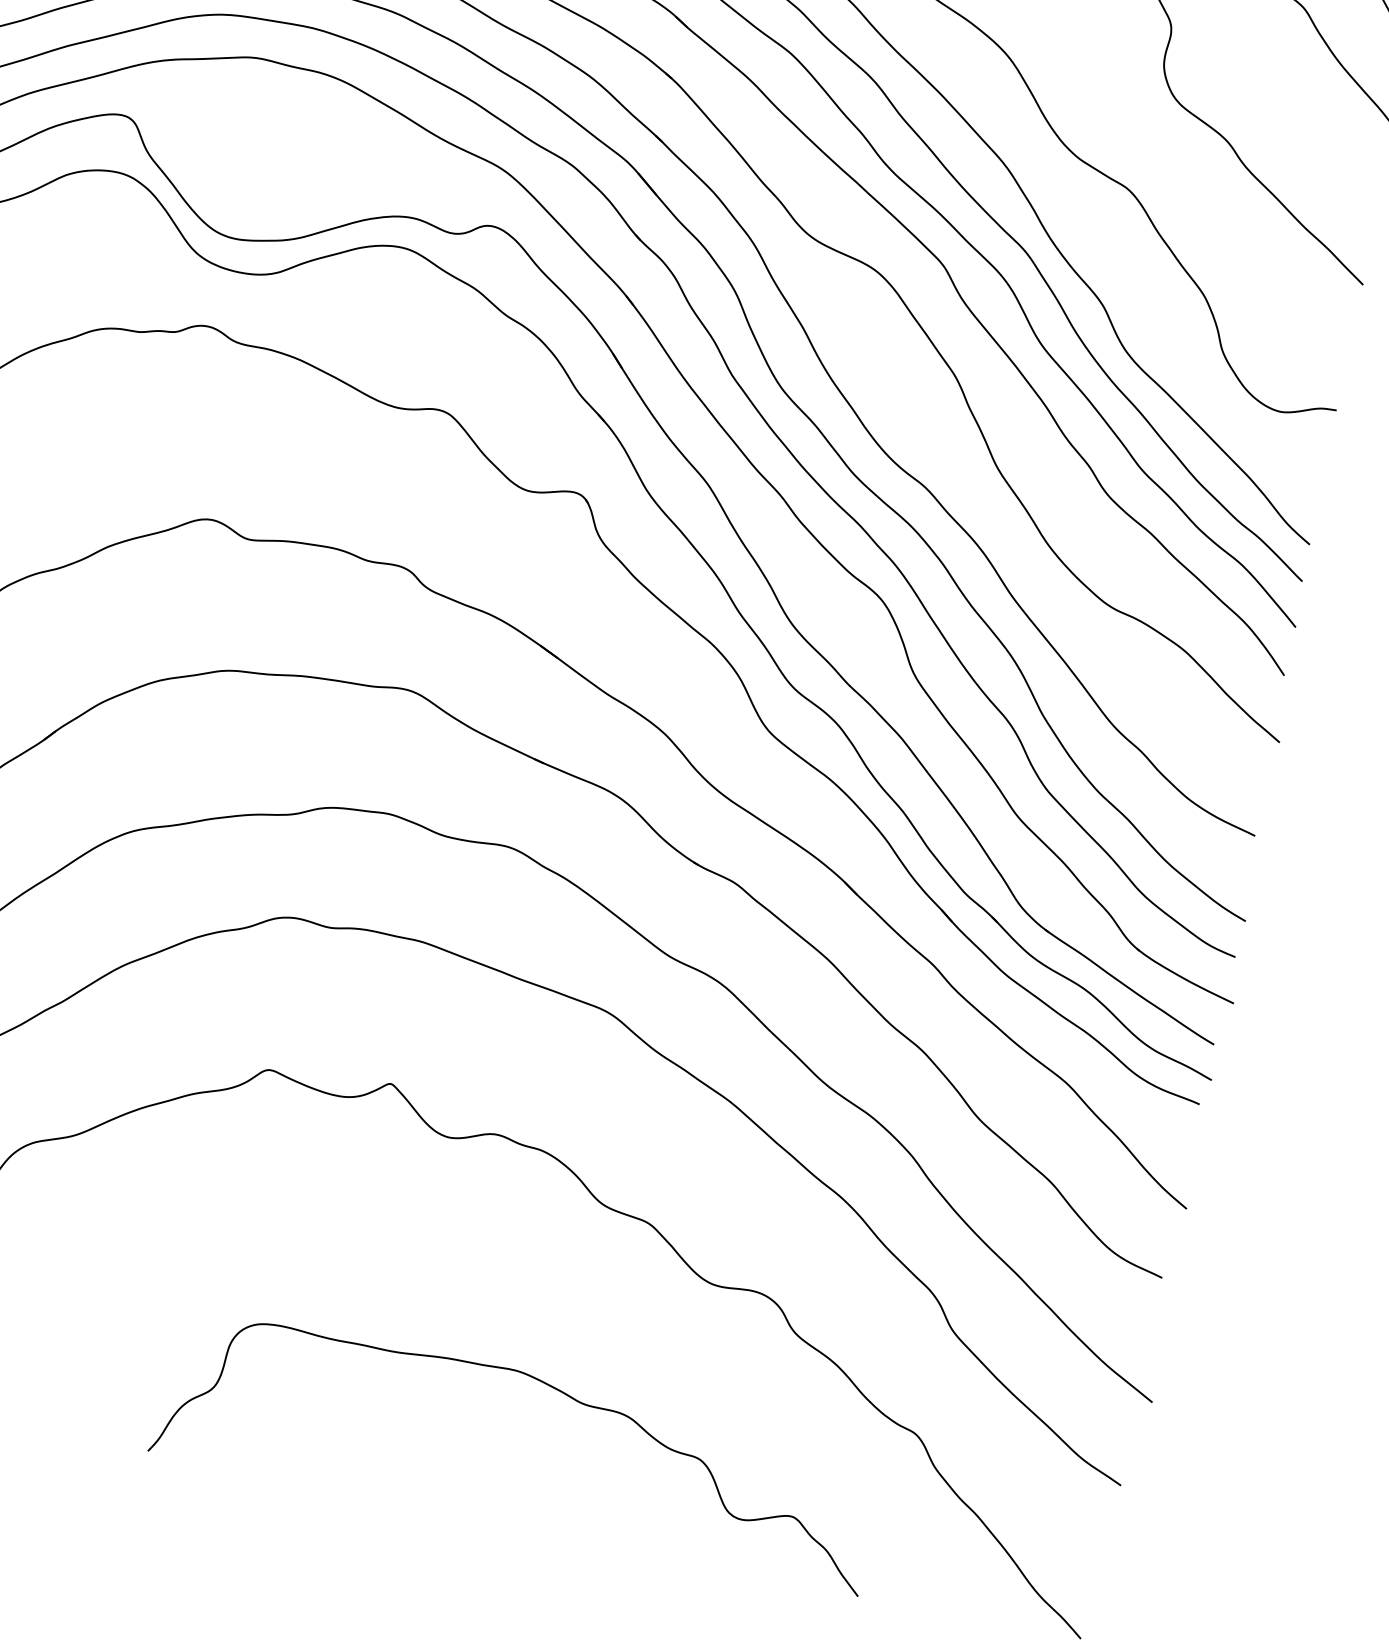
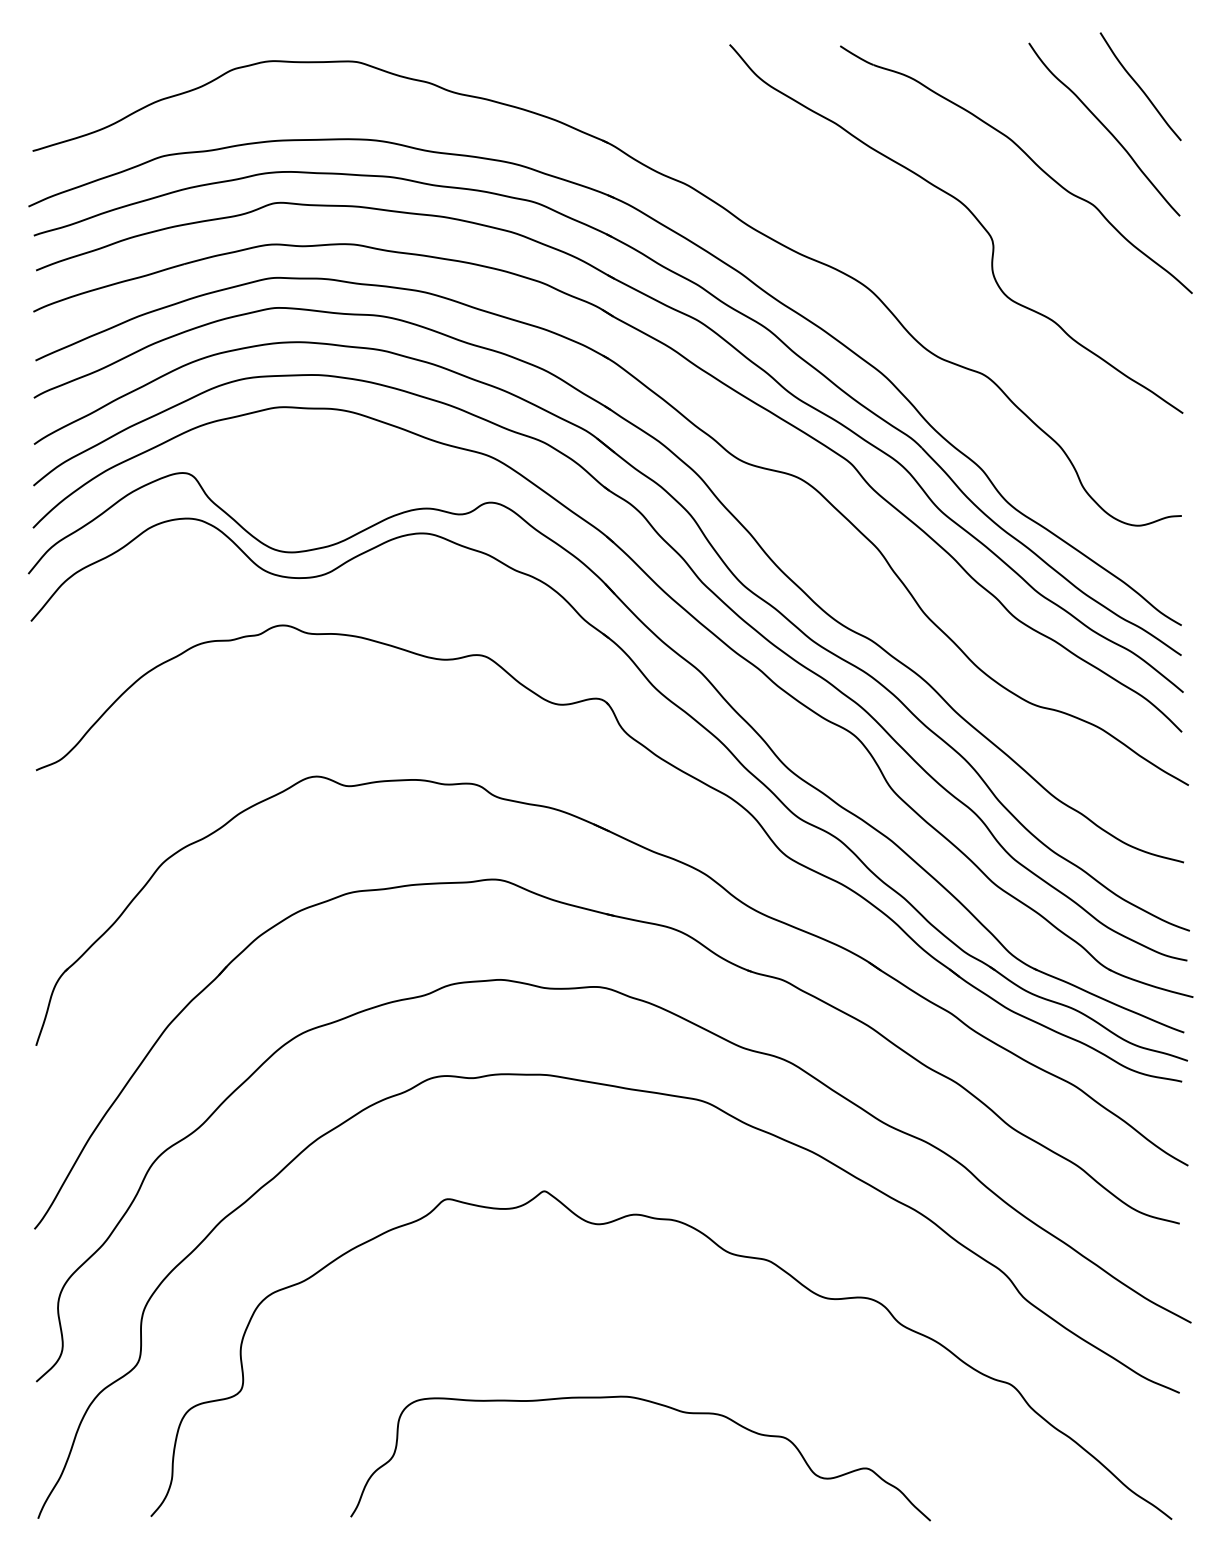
curve: (548, 1386) -> (655, 1404), moved

